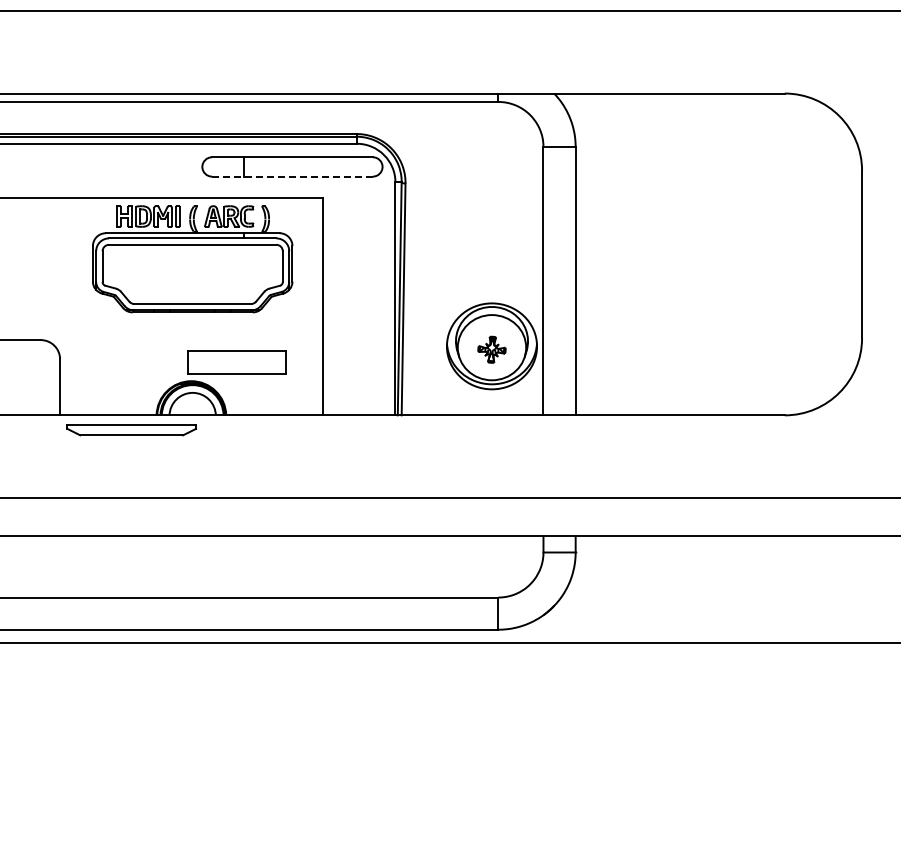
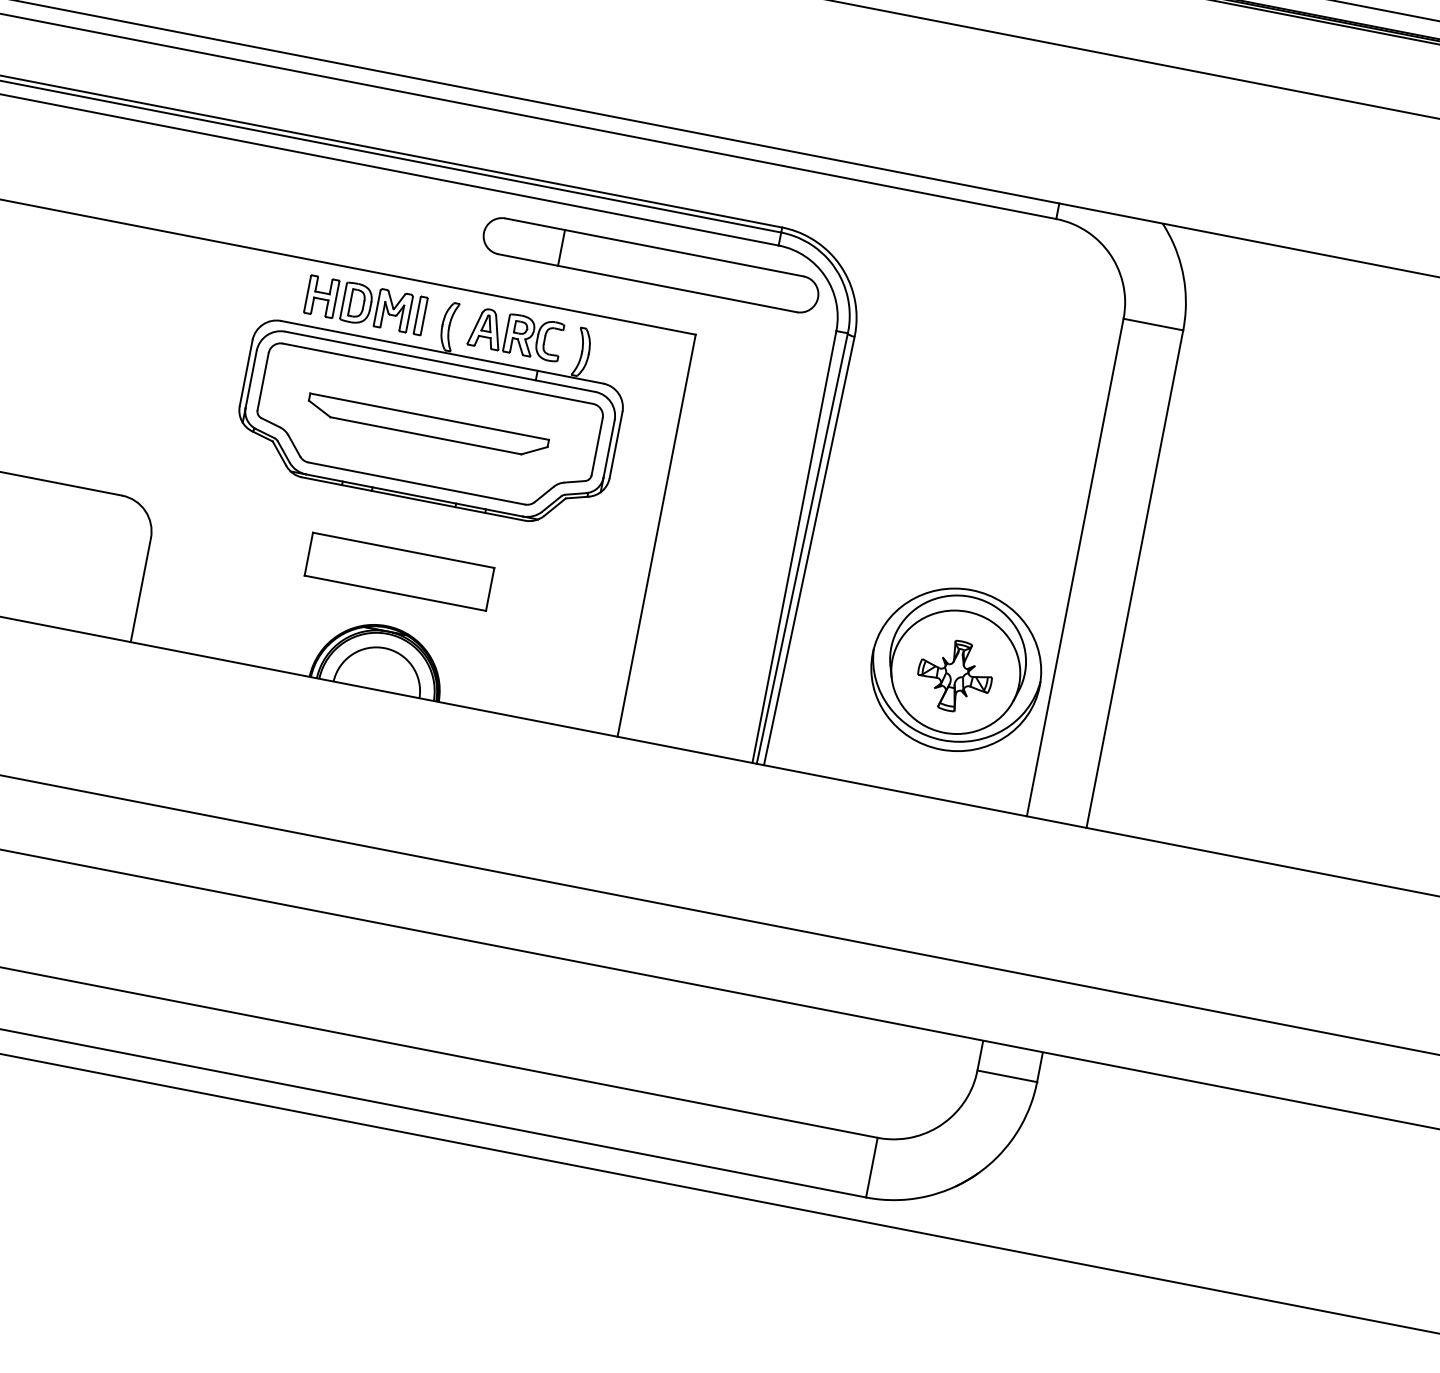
line: (291, 176) -> (645, 282), dashed -> solid
part: (491, 349) -> (954, 675), size x1.43
part: (236, 362) -> (399, 571), moved
part: (131, 430) -> (427, 426), moved

